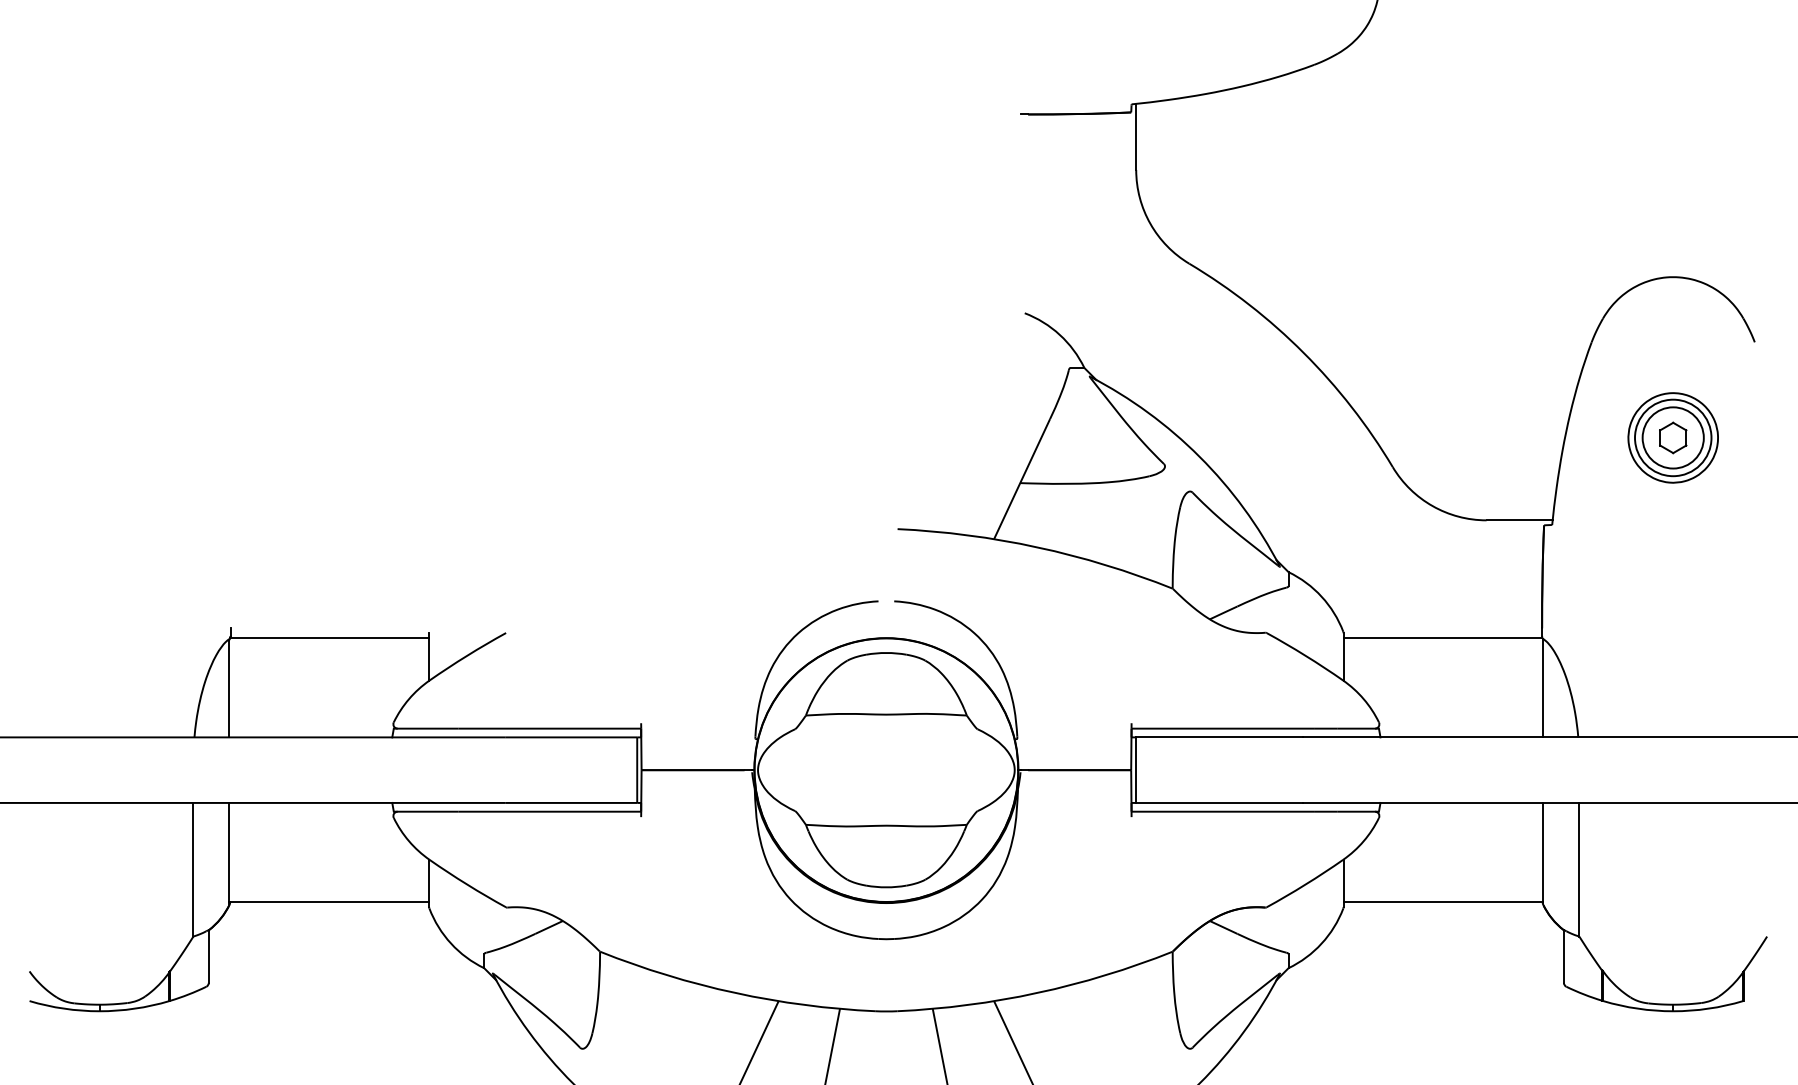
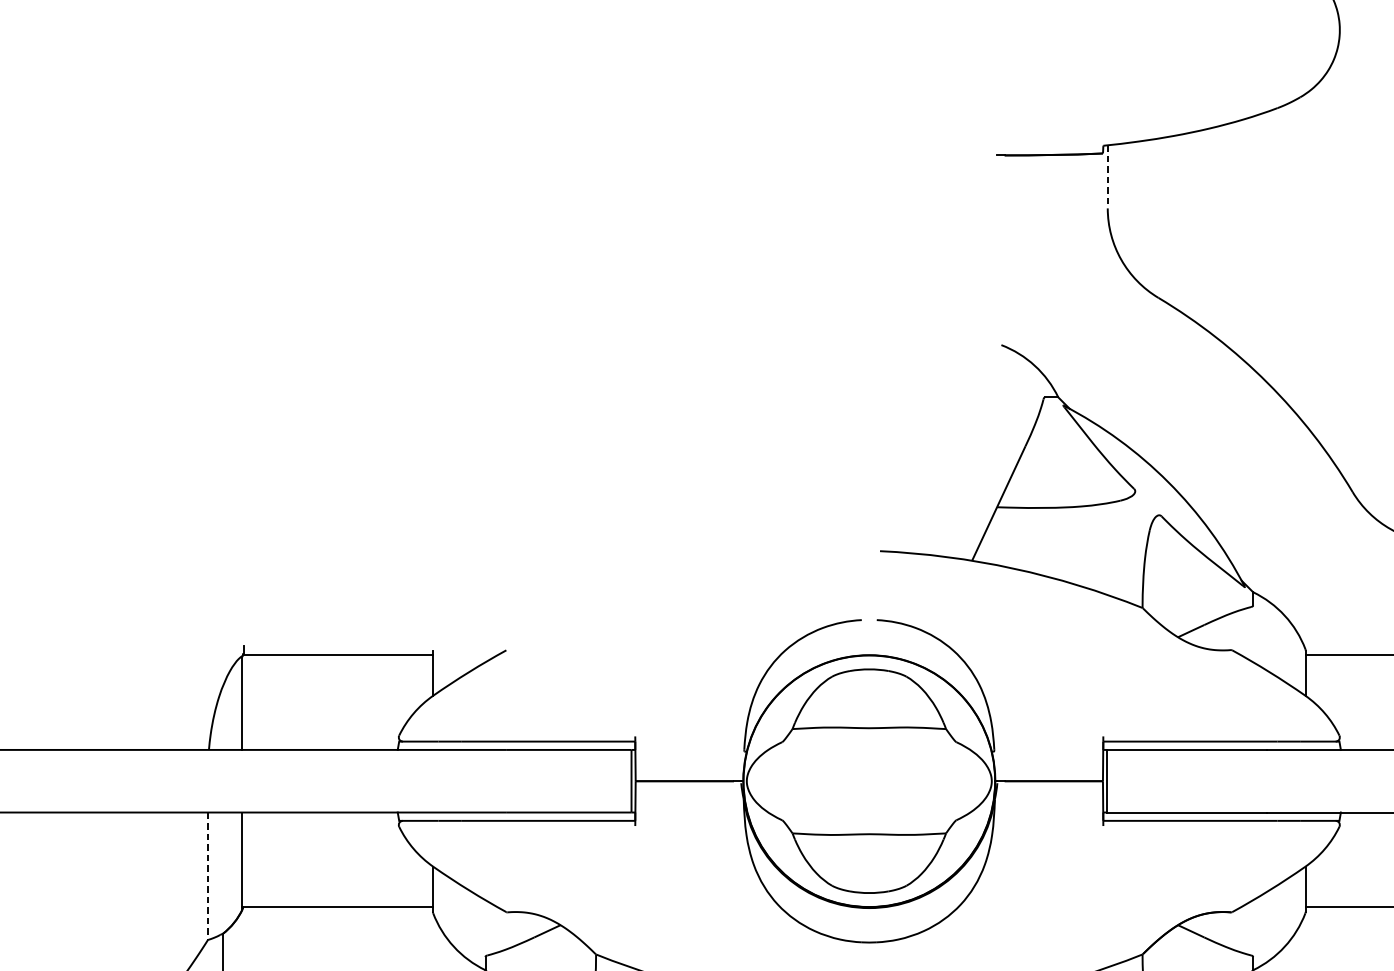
line: (1136, 137) -> (1108, 177), solid -> dashed
line: (193, 869) -> (208, 876), solid -> dashed

